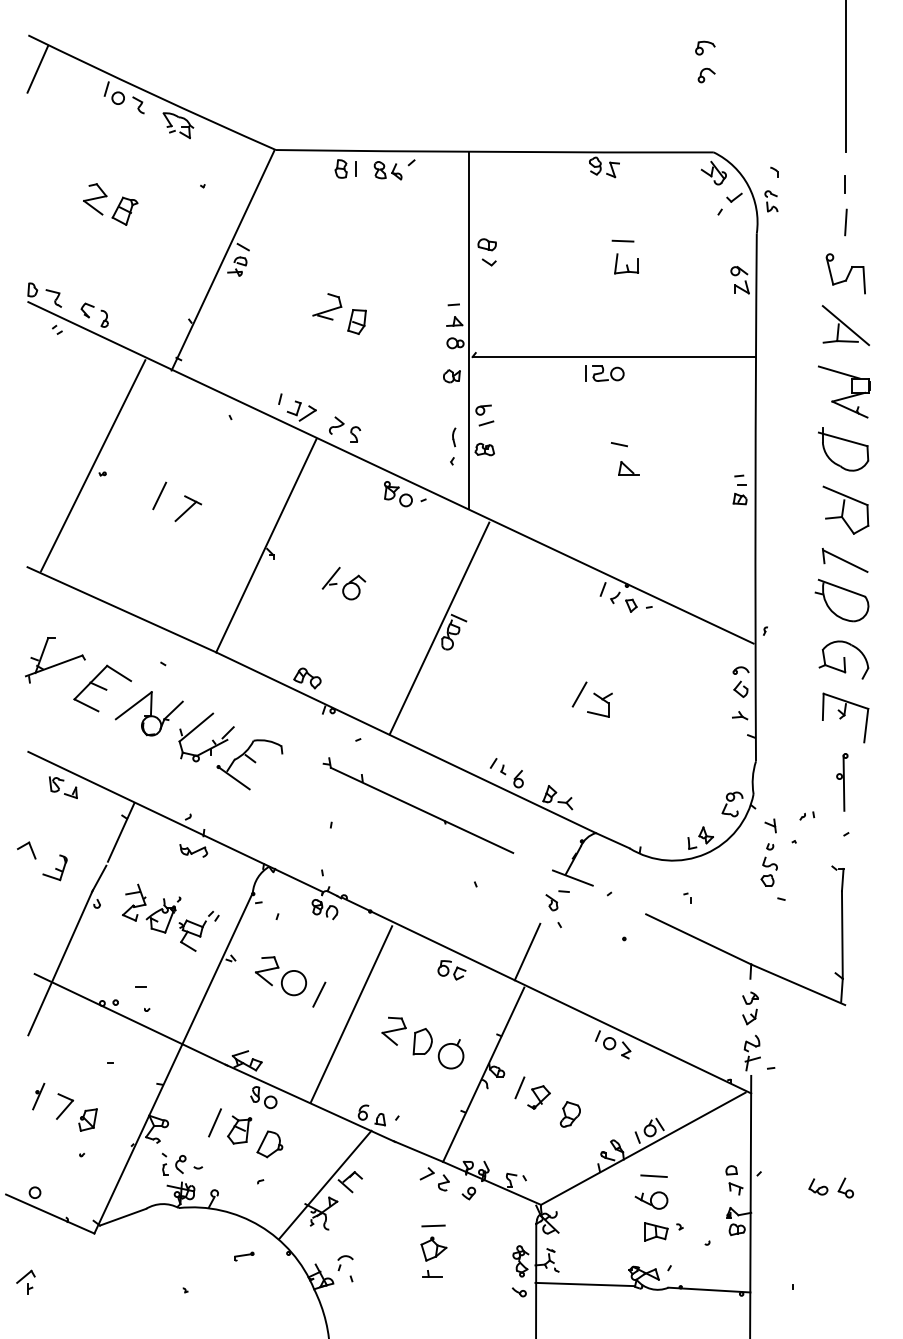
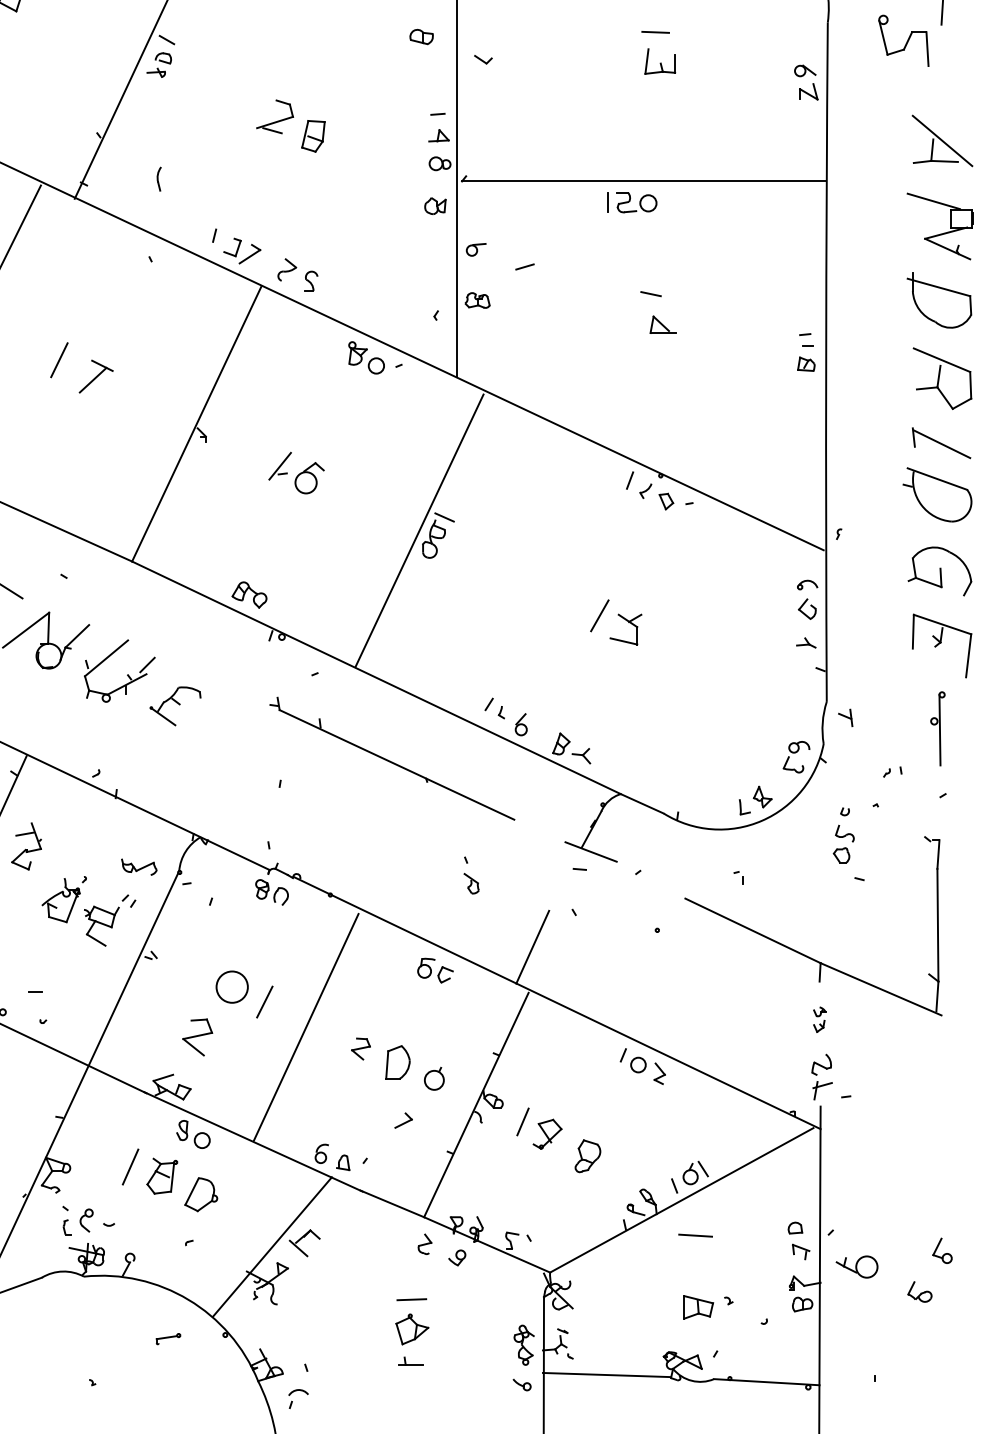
part: (486, 244) -> (420, 36), moved
part: (845, 273) -> (903, 40), moved
line: (486, 423) -> (524, 266), moved
part: (454, 437) -> (159, 179), moved
part: (249, 764) -> (174, 705), size x0.6
part: (770, 825) -> (845, 717), moved
part: (193, 850) -> (138, 866), moved
part: (134, 902) -> (26, 846), moved
part: (551, 902) -> (470, 883), moved
part: (267, 971) -> (198, 1037), moved
part: (750, 1008) -> (819, 1019), size x0.6
part: (393, 1030) -> (360, 1048), size x0.6
part: (450, 1054) -> (433, 1079), size x0.6
part: (426, 1173) -> (402, 1120), moved
part: (818, 1186) -> (920, 1291), moved
part: (651, 1200) -> (857, 1266), moved
part: (345, 1263) -> (298, 1399), moved

